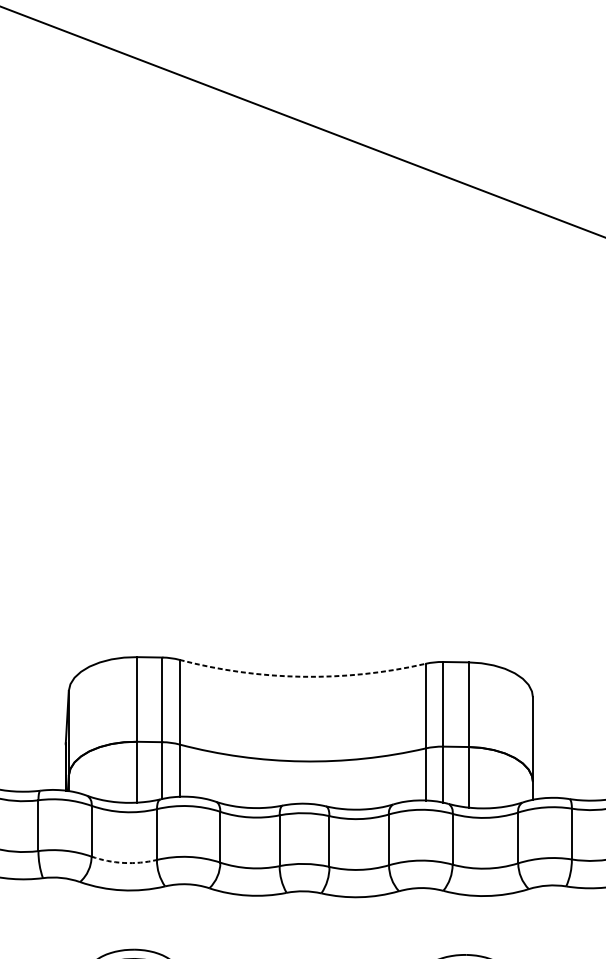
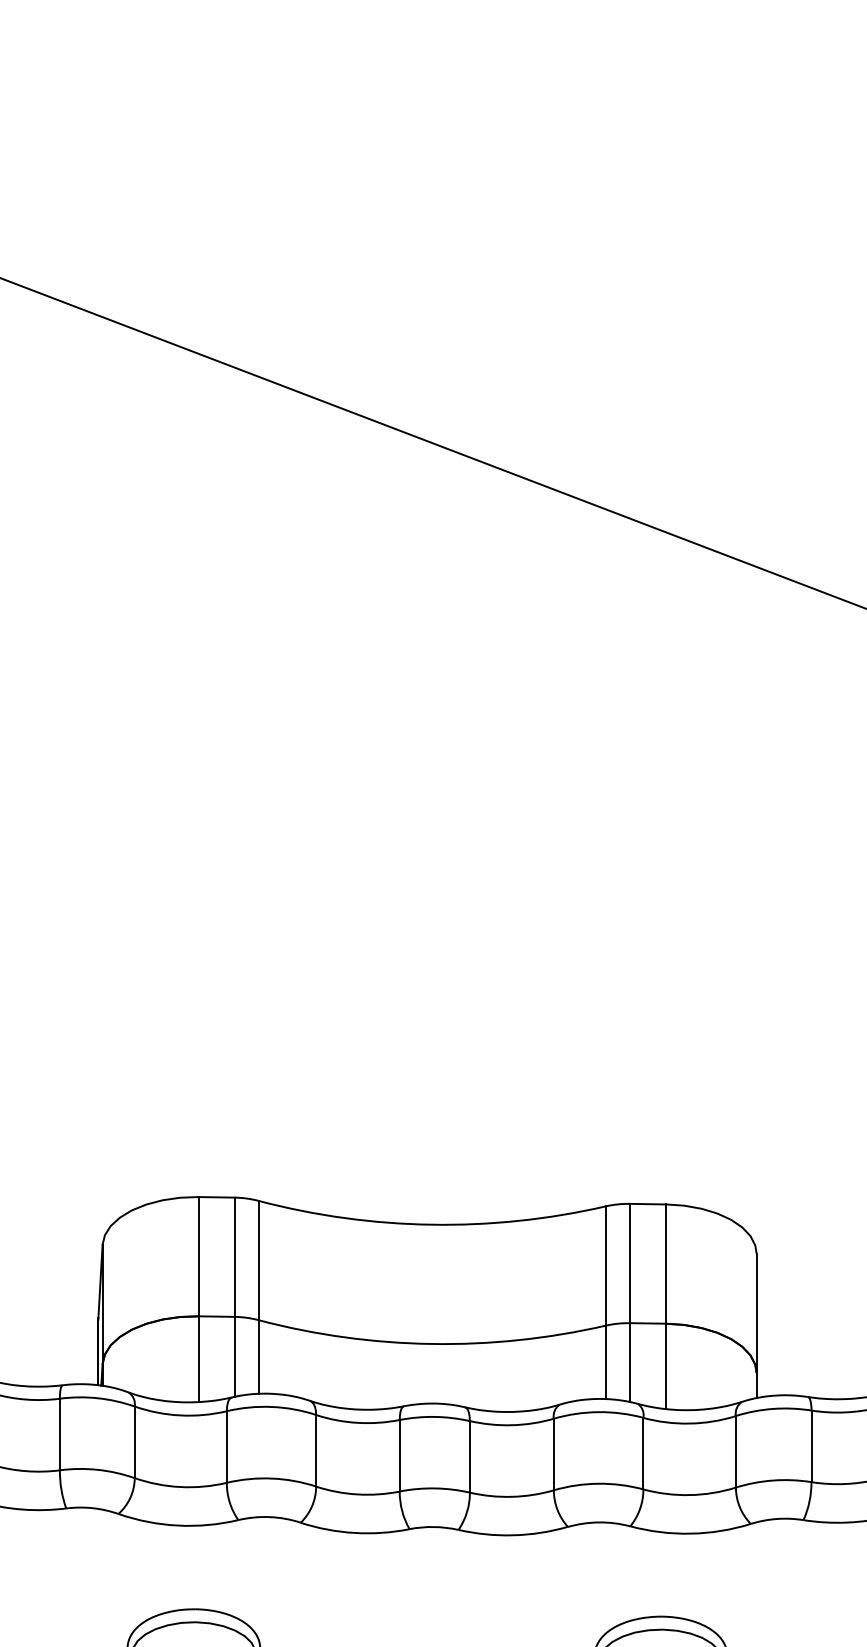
arc: (302, 676) -> (431, 1224), dashed -> solid
arc: (124, 863) -> (180, 1487), dashed -> solid

